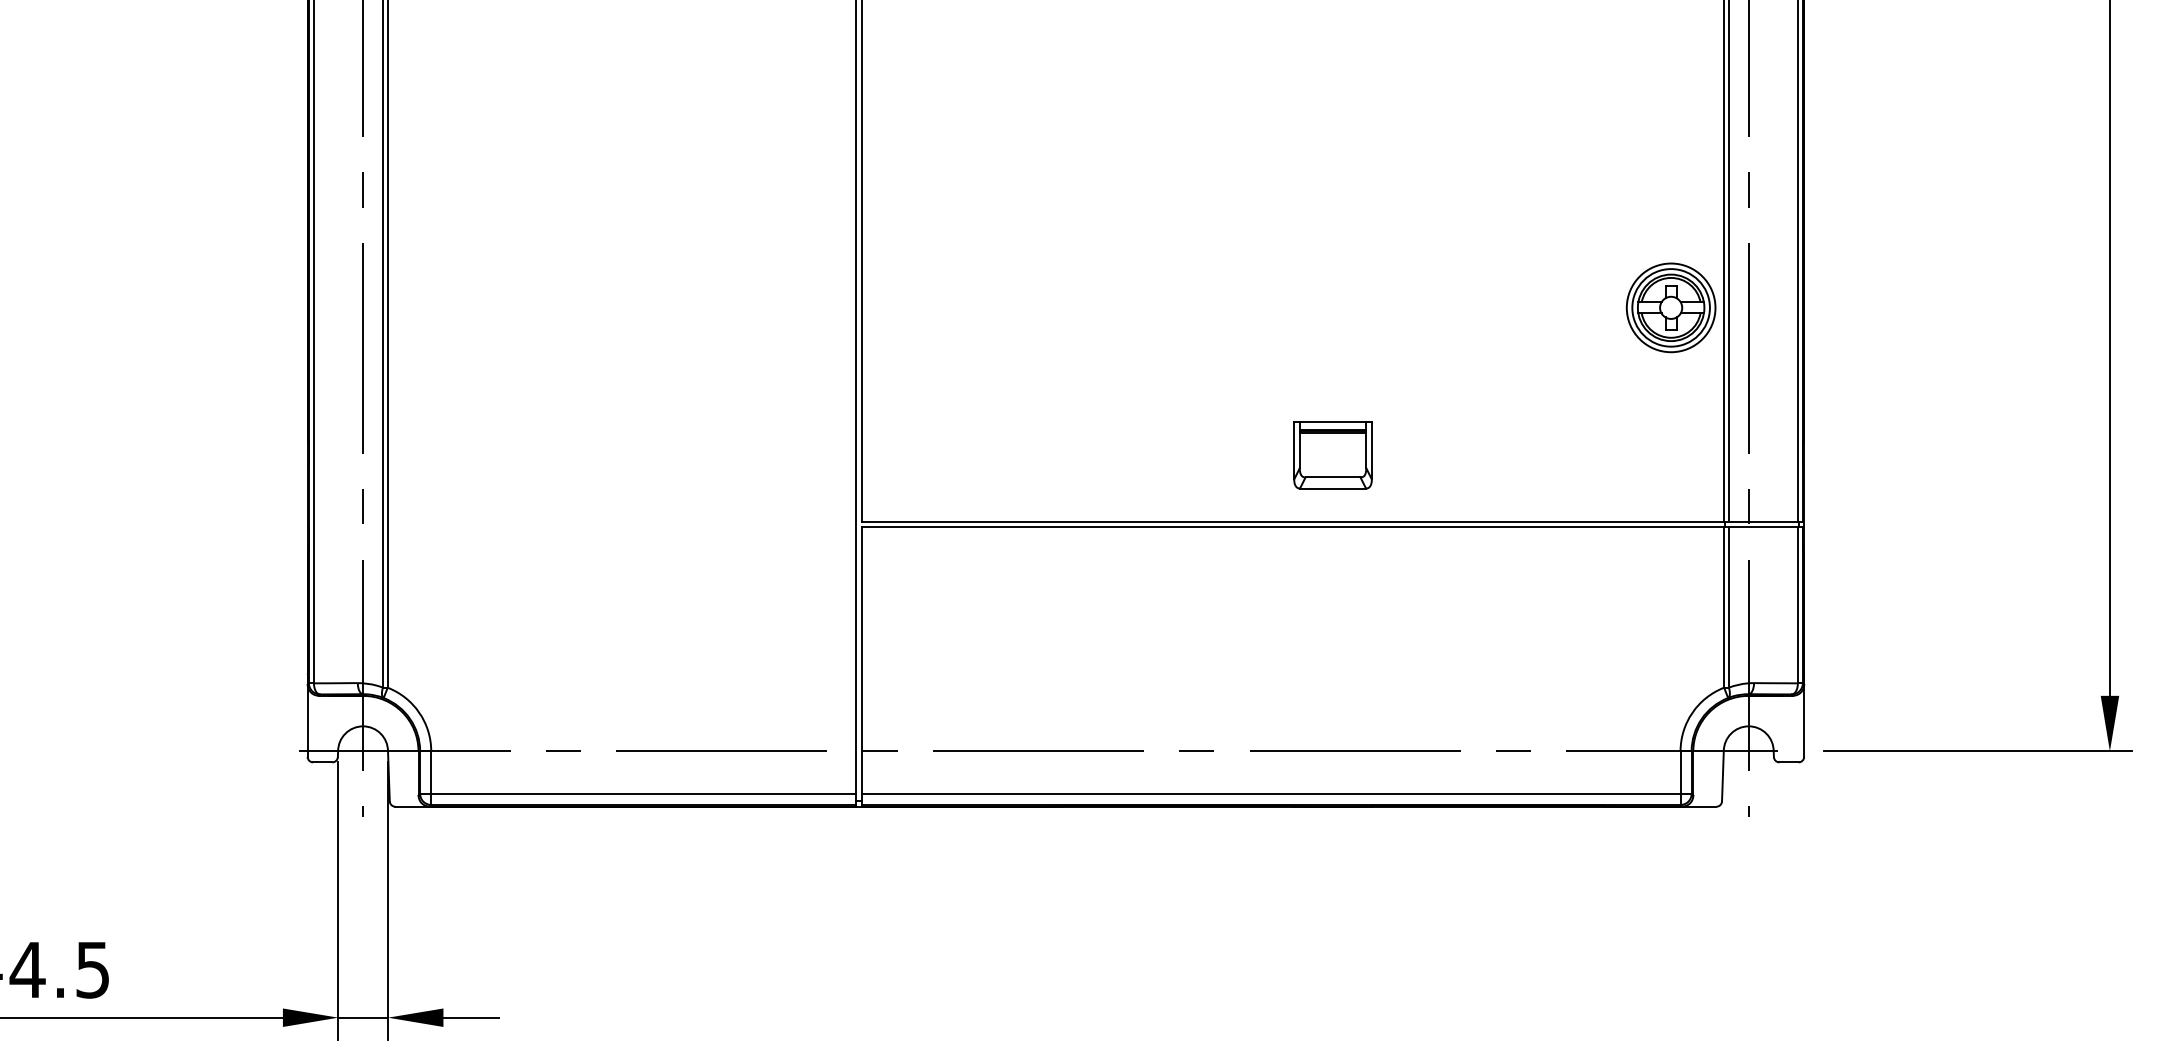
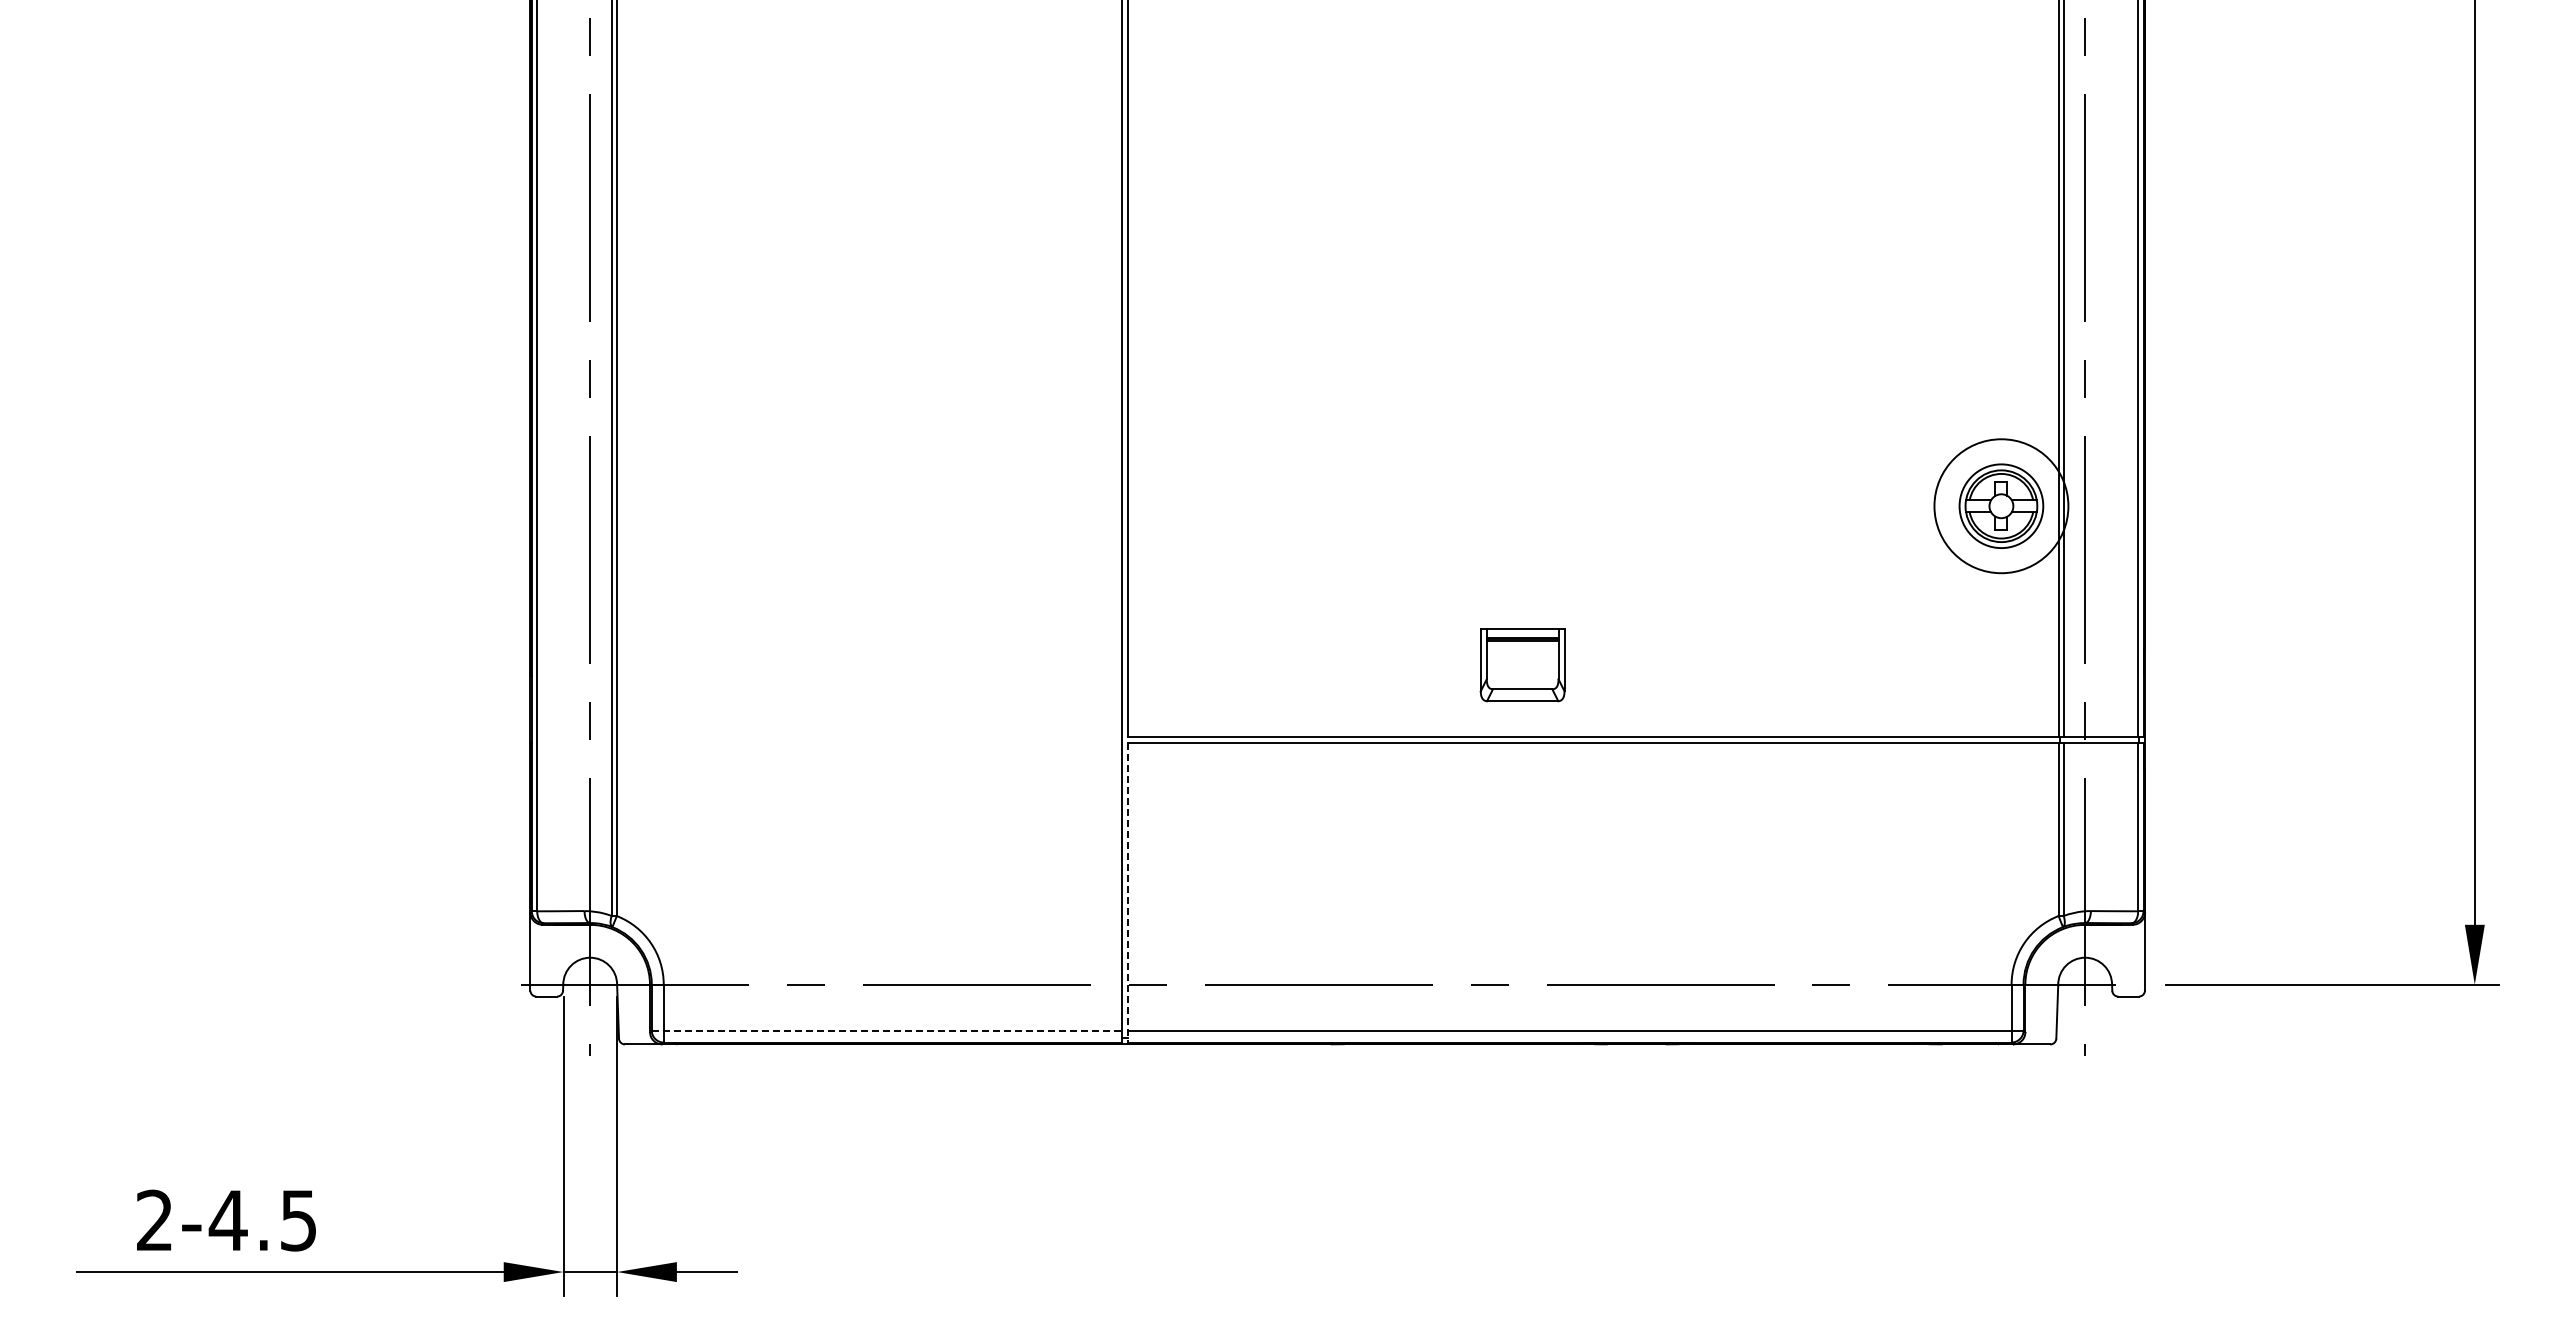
circle: (1671, 308) -> (2001, 506), size x1.4
part: (1332, 455) -> (1522, 665), moved
line: (862, 666) -> (1128, 893), solid -> dashed
line: (638, 793) -> (887, 1030), solid -> dashed

